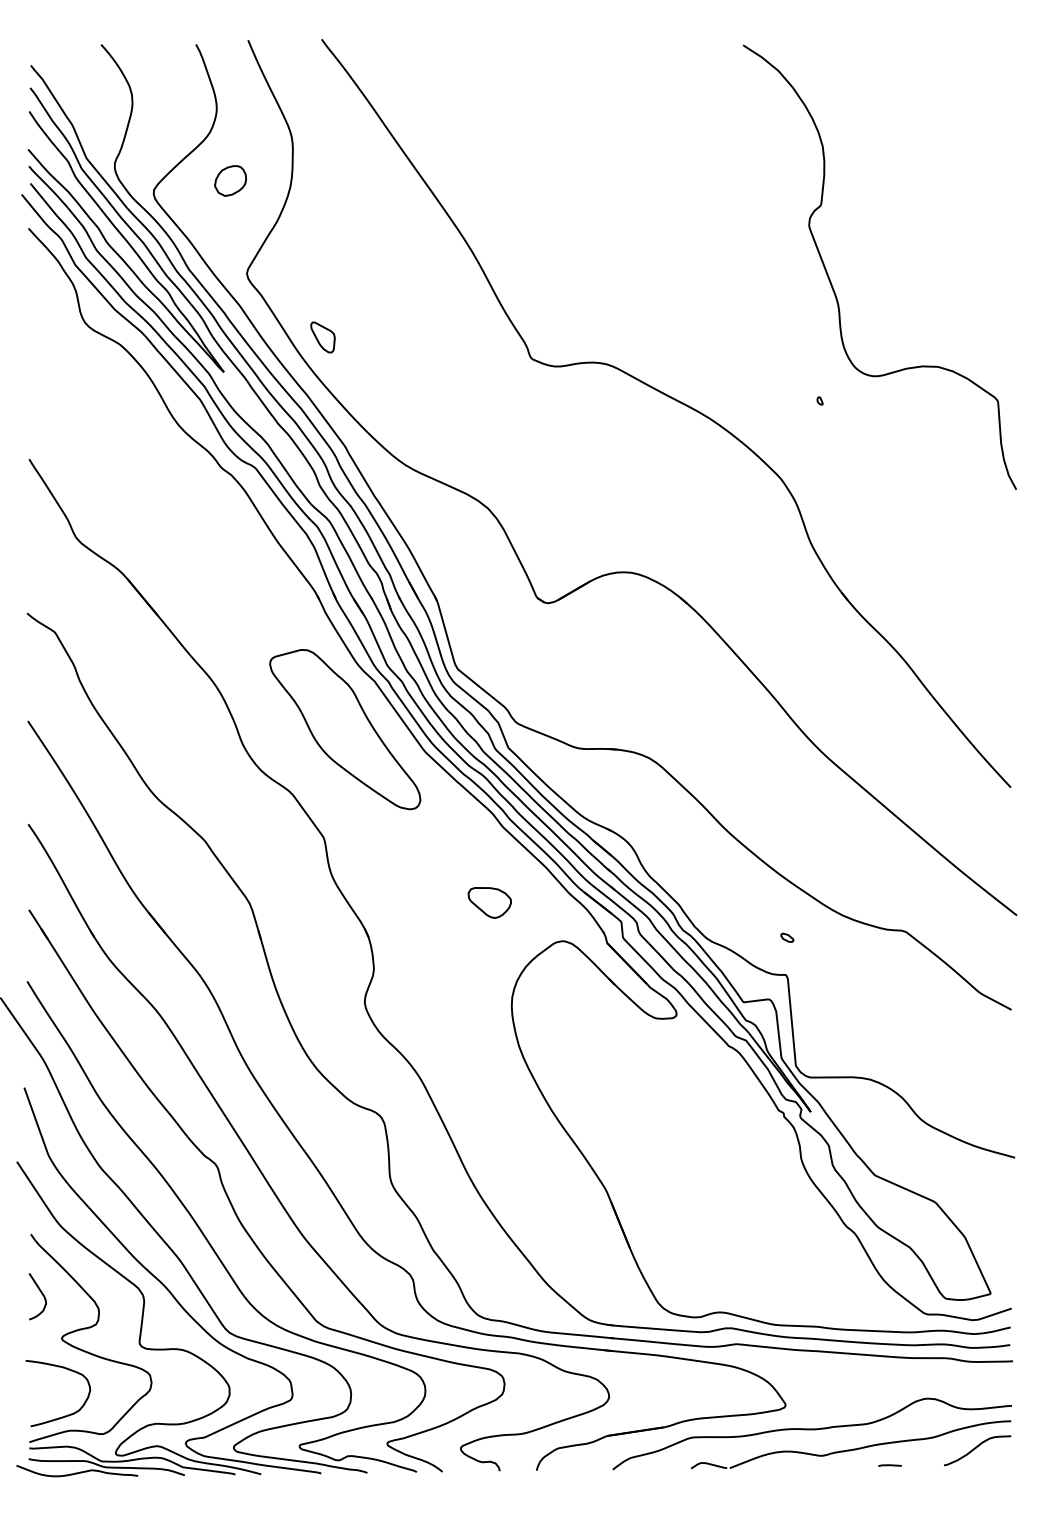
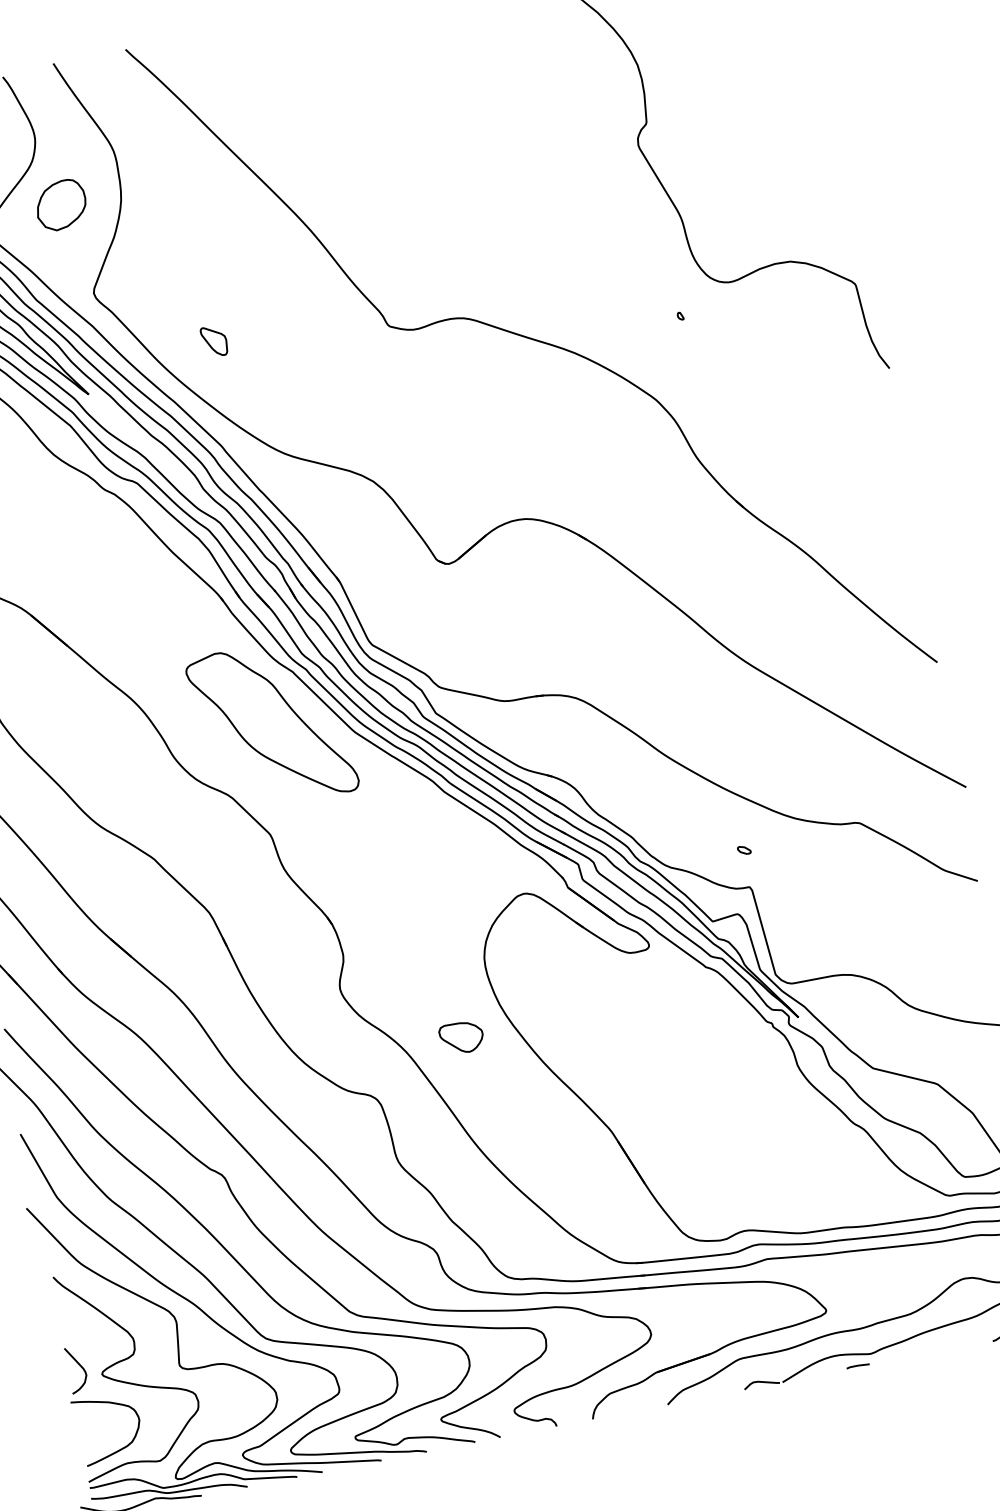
part: (230, 180) -> (61, 204), size x1.6
part: (322, 337) -> (213, 341), moved
part: (489, 902) -> (461, 1037), moved
curve: (41, 1294) -> (80, 1367), moved
line: (889, 1465) -> (857, 1366), moved

